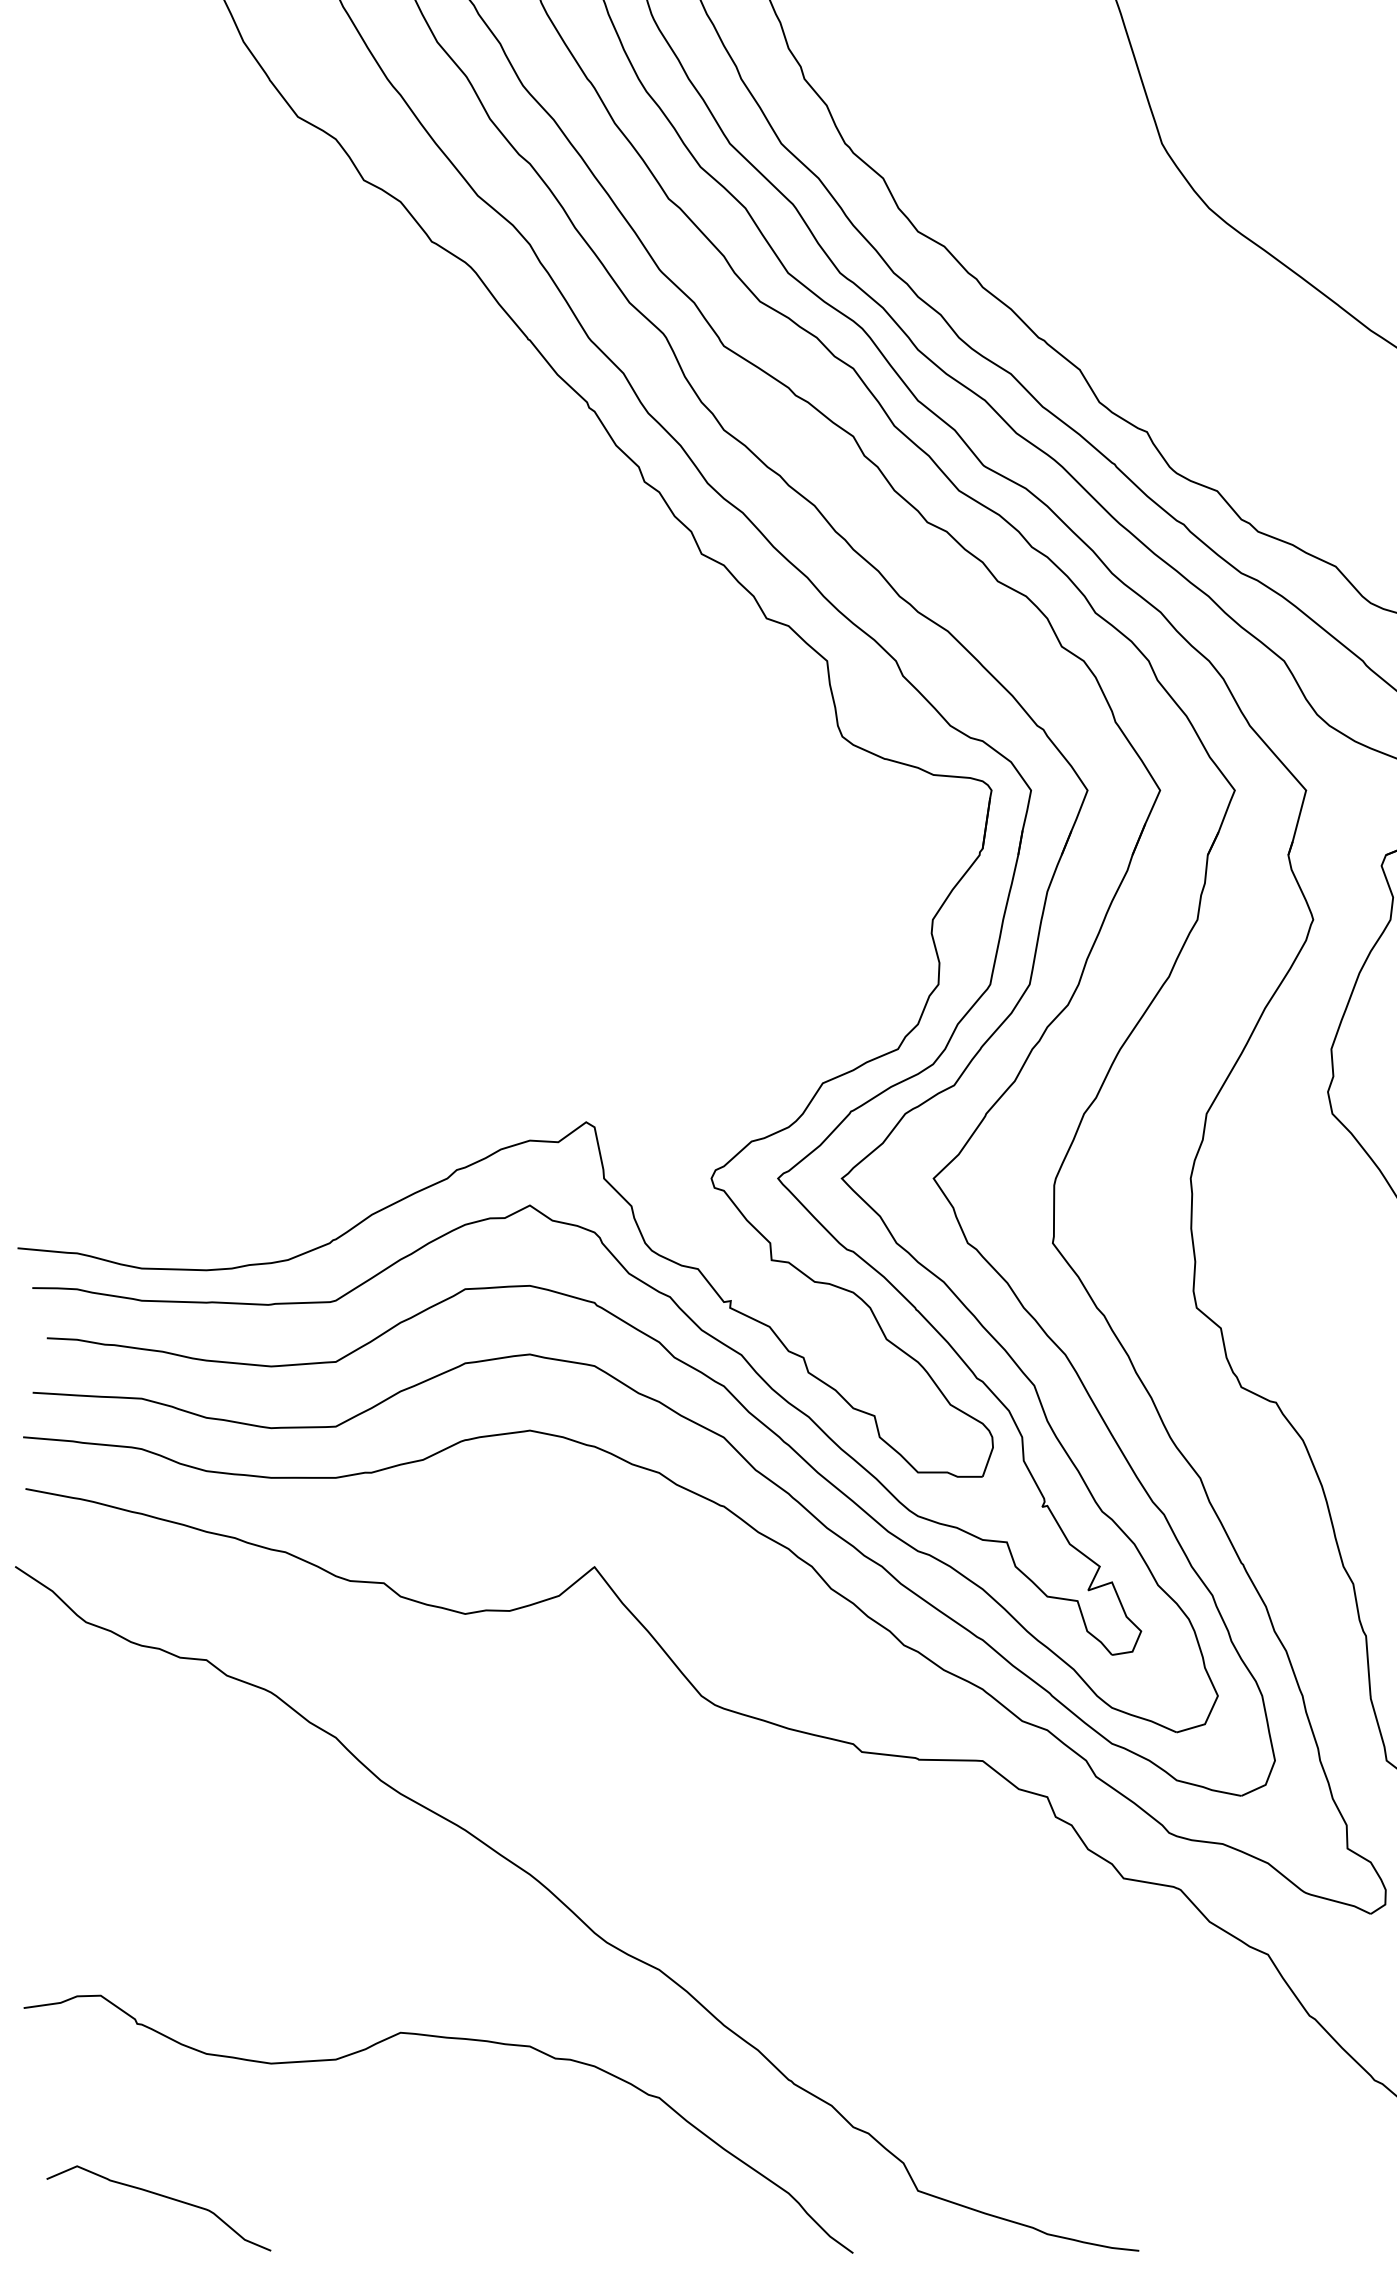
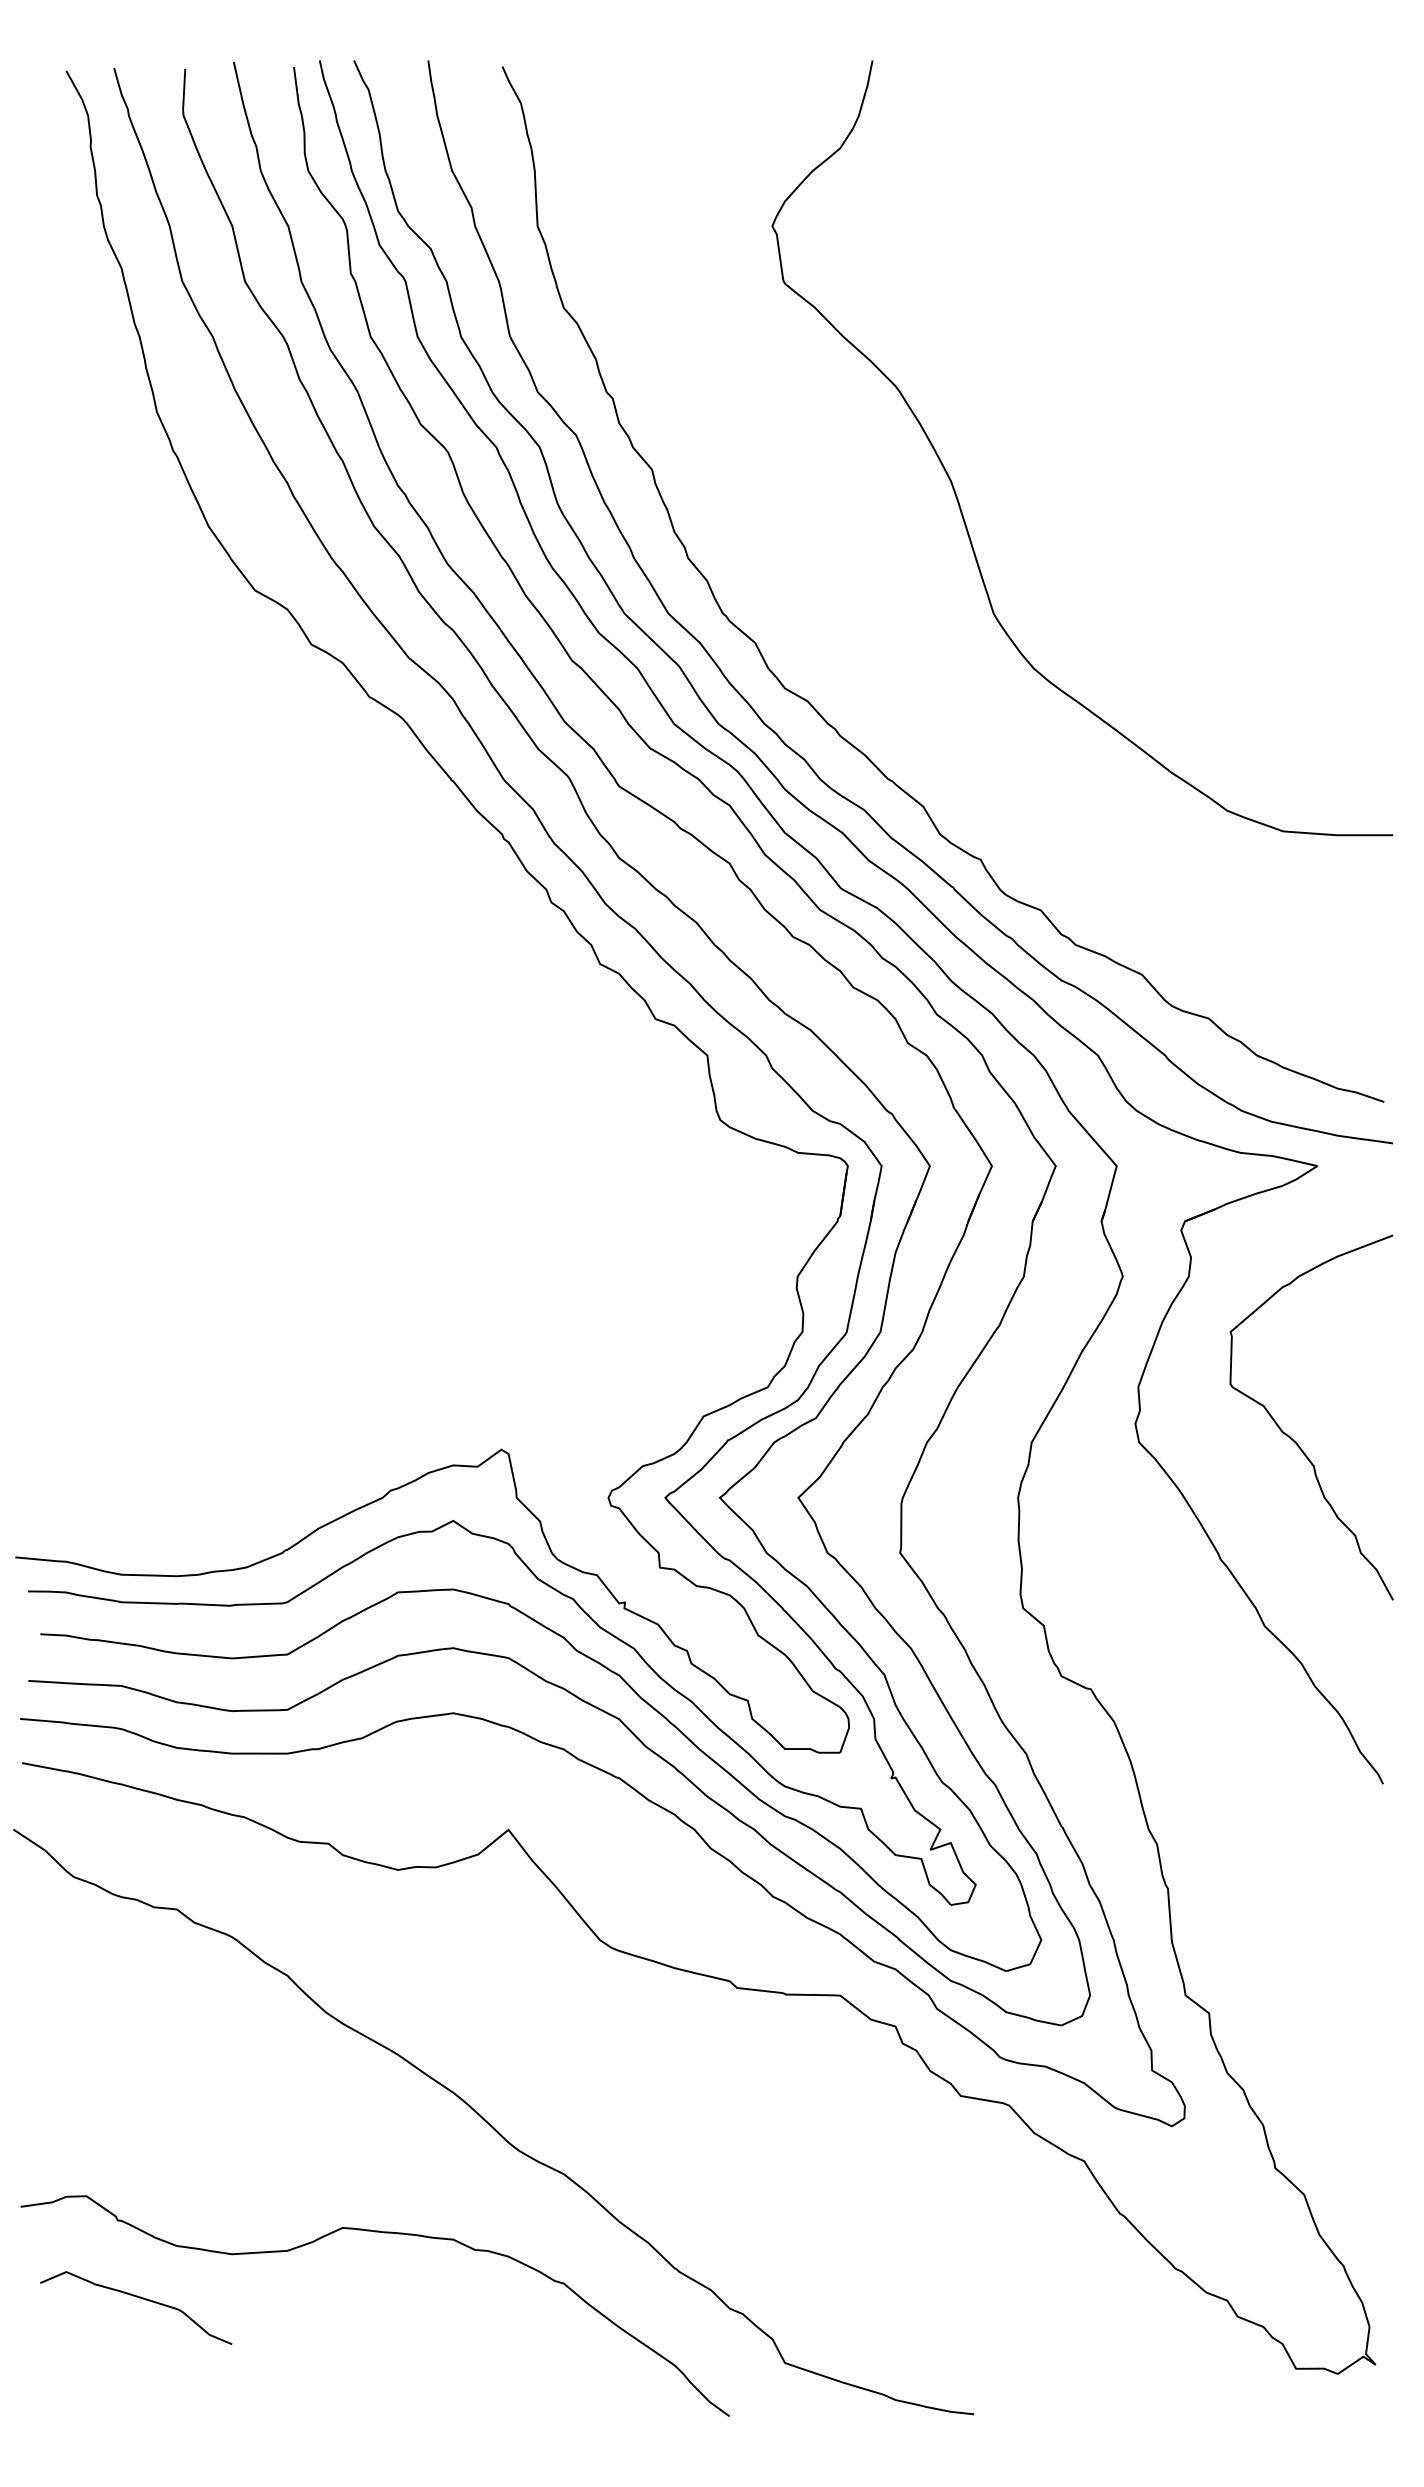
curve: (162, 2197) -> (139, 2298), moved

